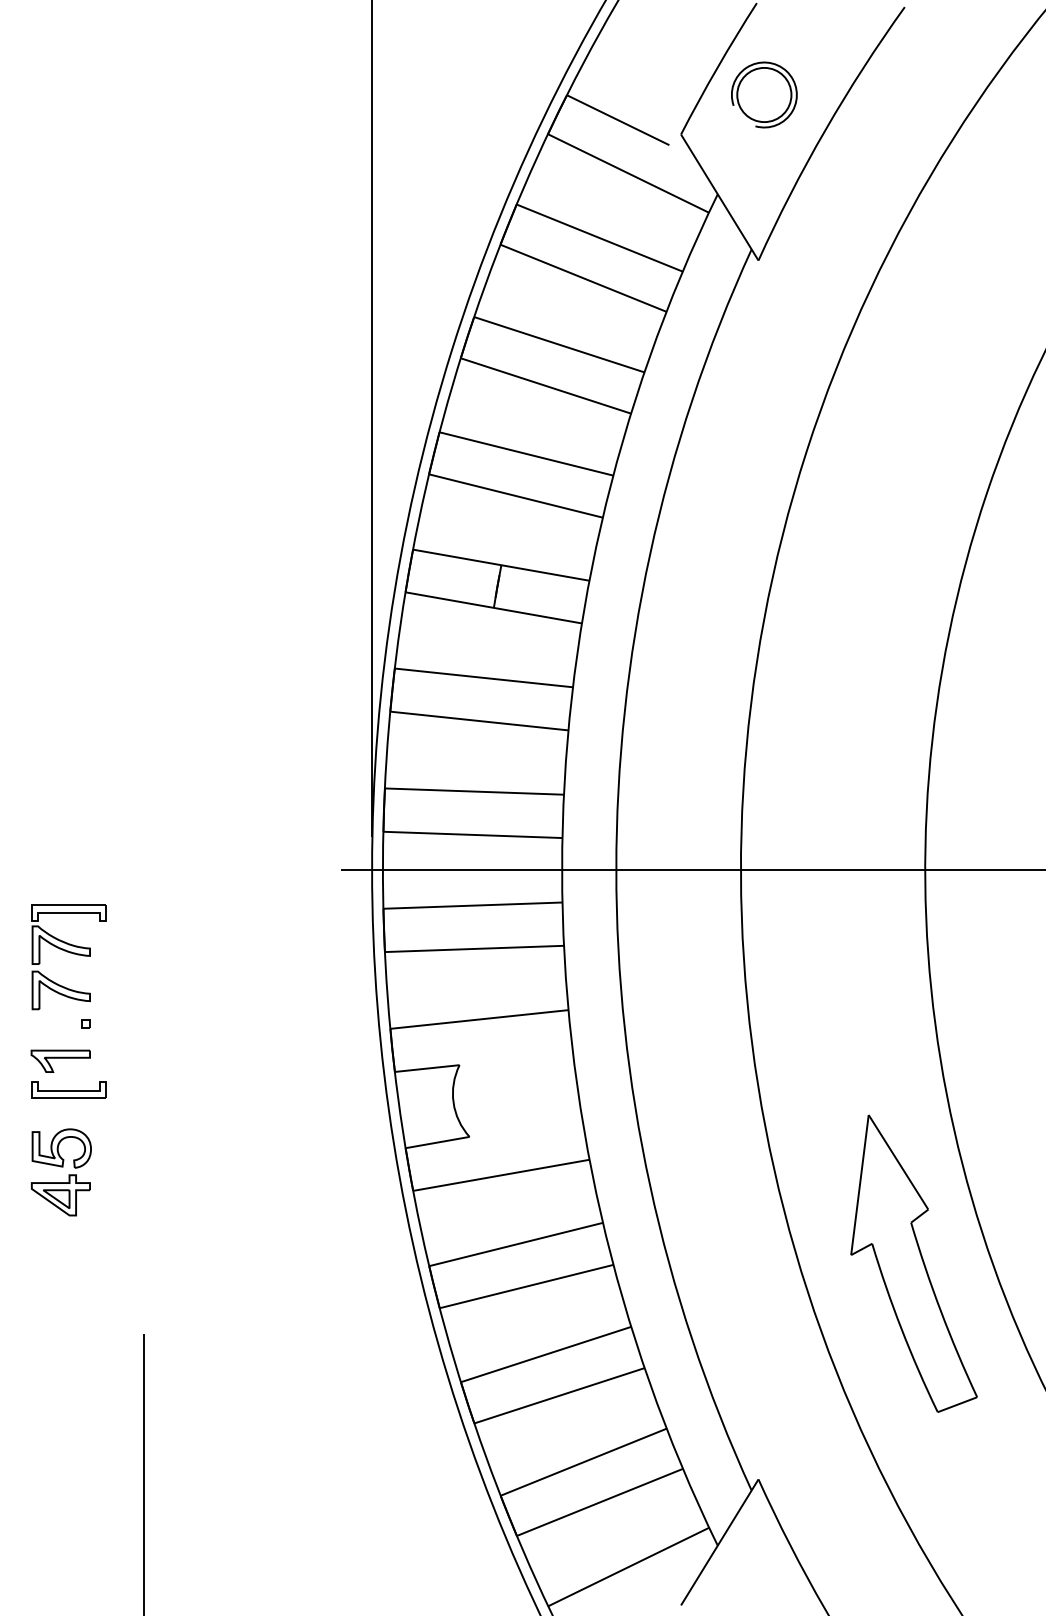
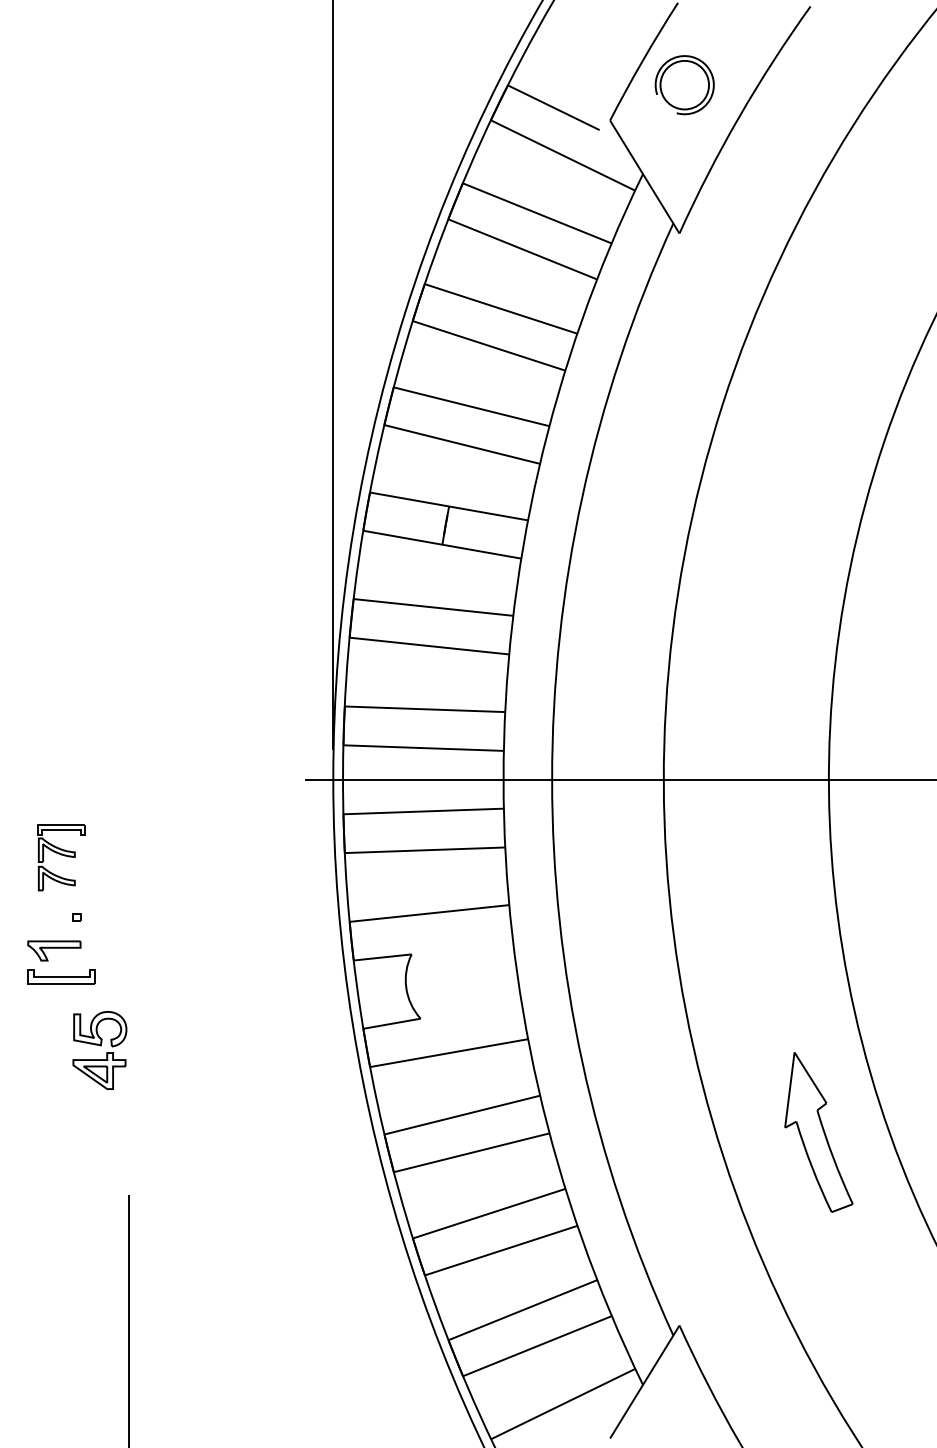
part: (68, 956) -> (61, 857), size x0.7
part: (60, 1172) -> (99, 1050), moved
part: (913, 1263) -> (818, 1132), size x0.6

